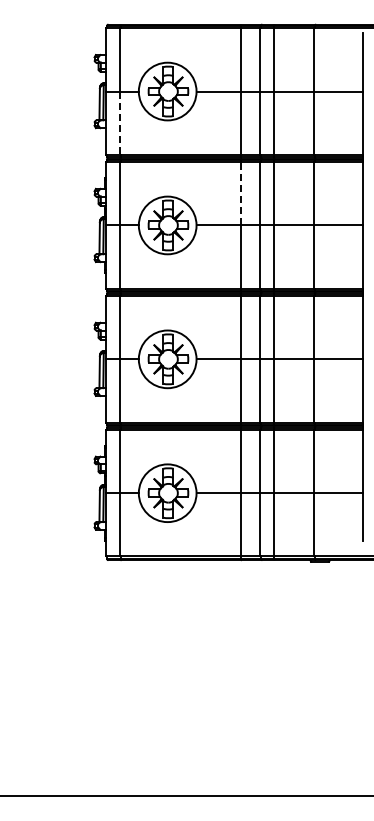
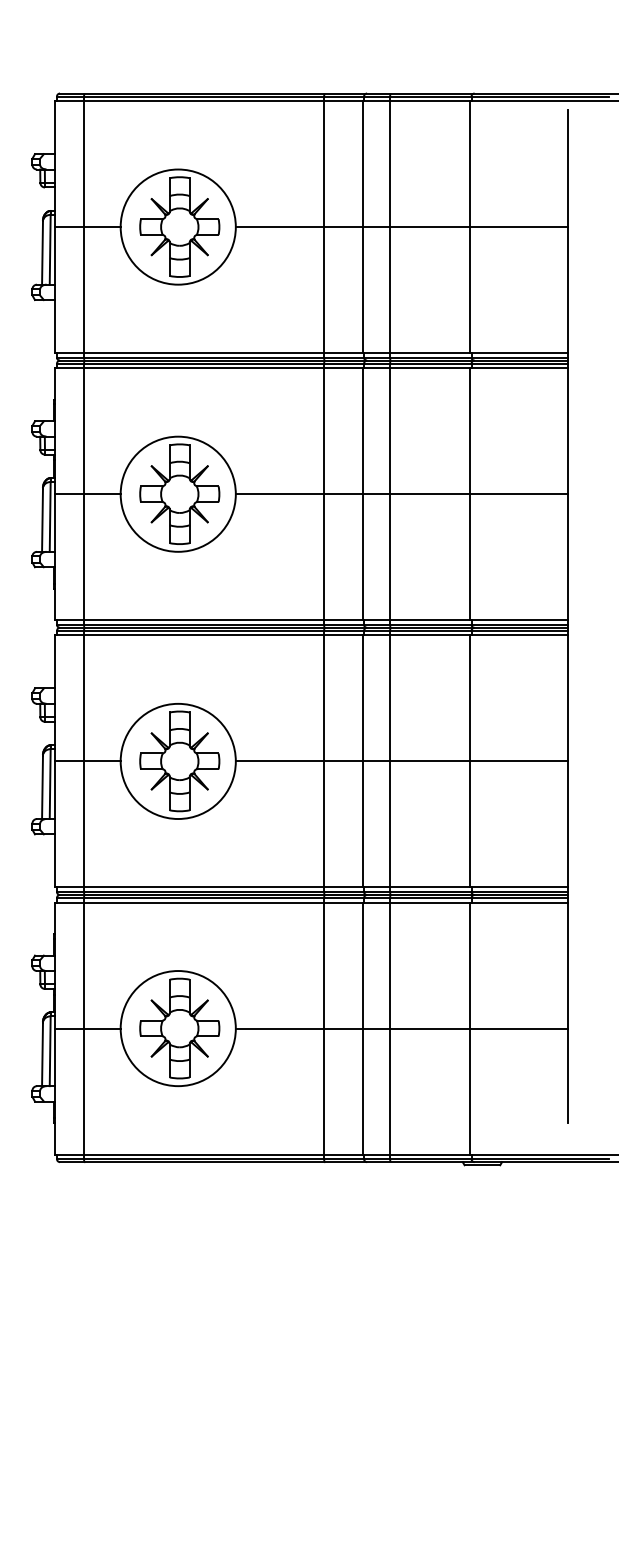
line: (120, 123) -> (84, 290), dashed -> solid
line: (240, 193) -> (323, 430), dashed -> solid

